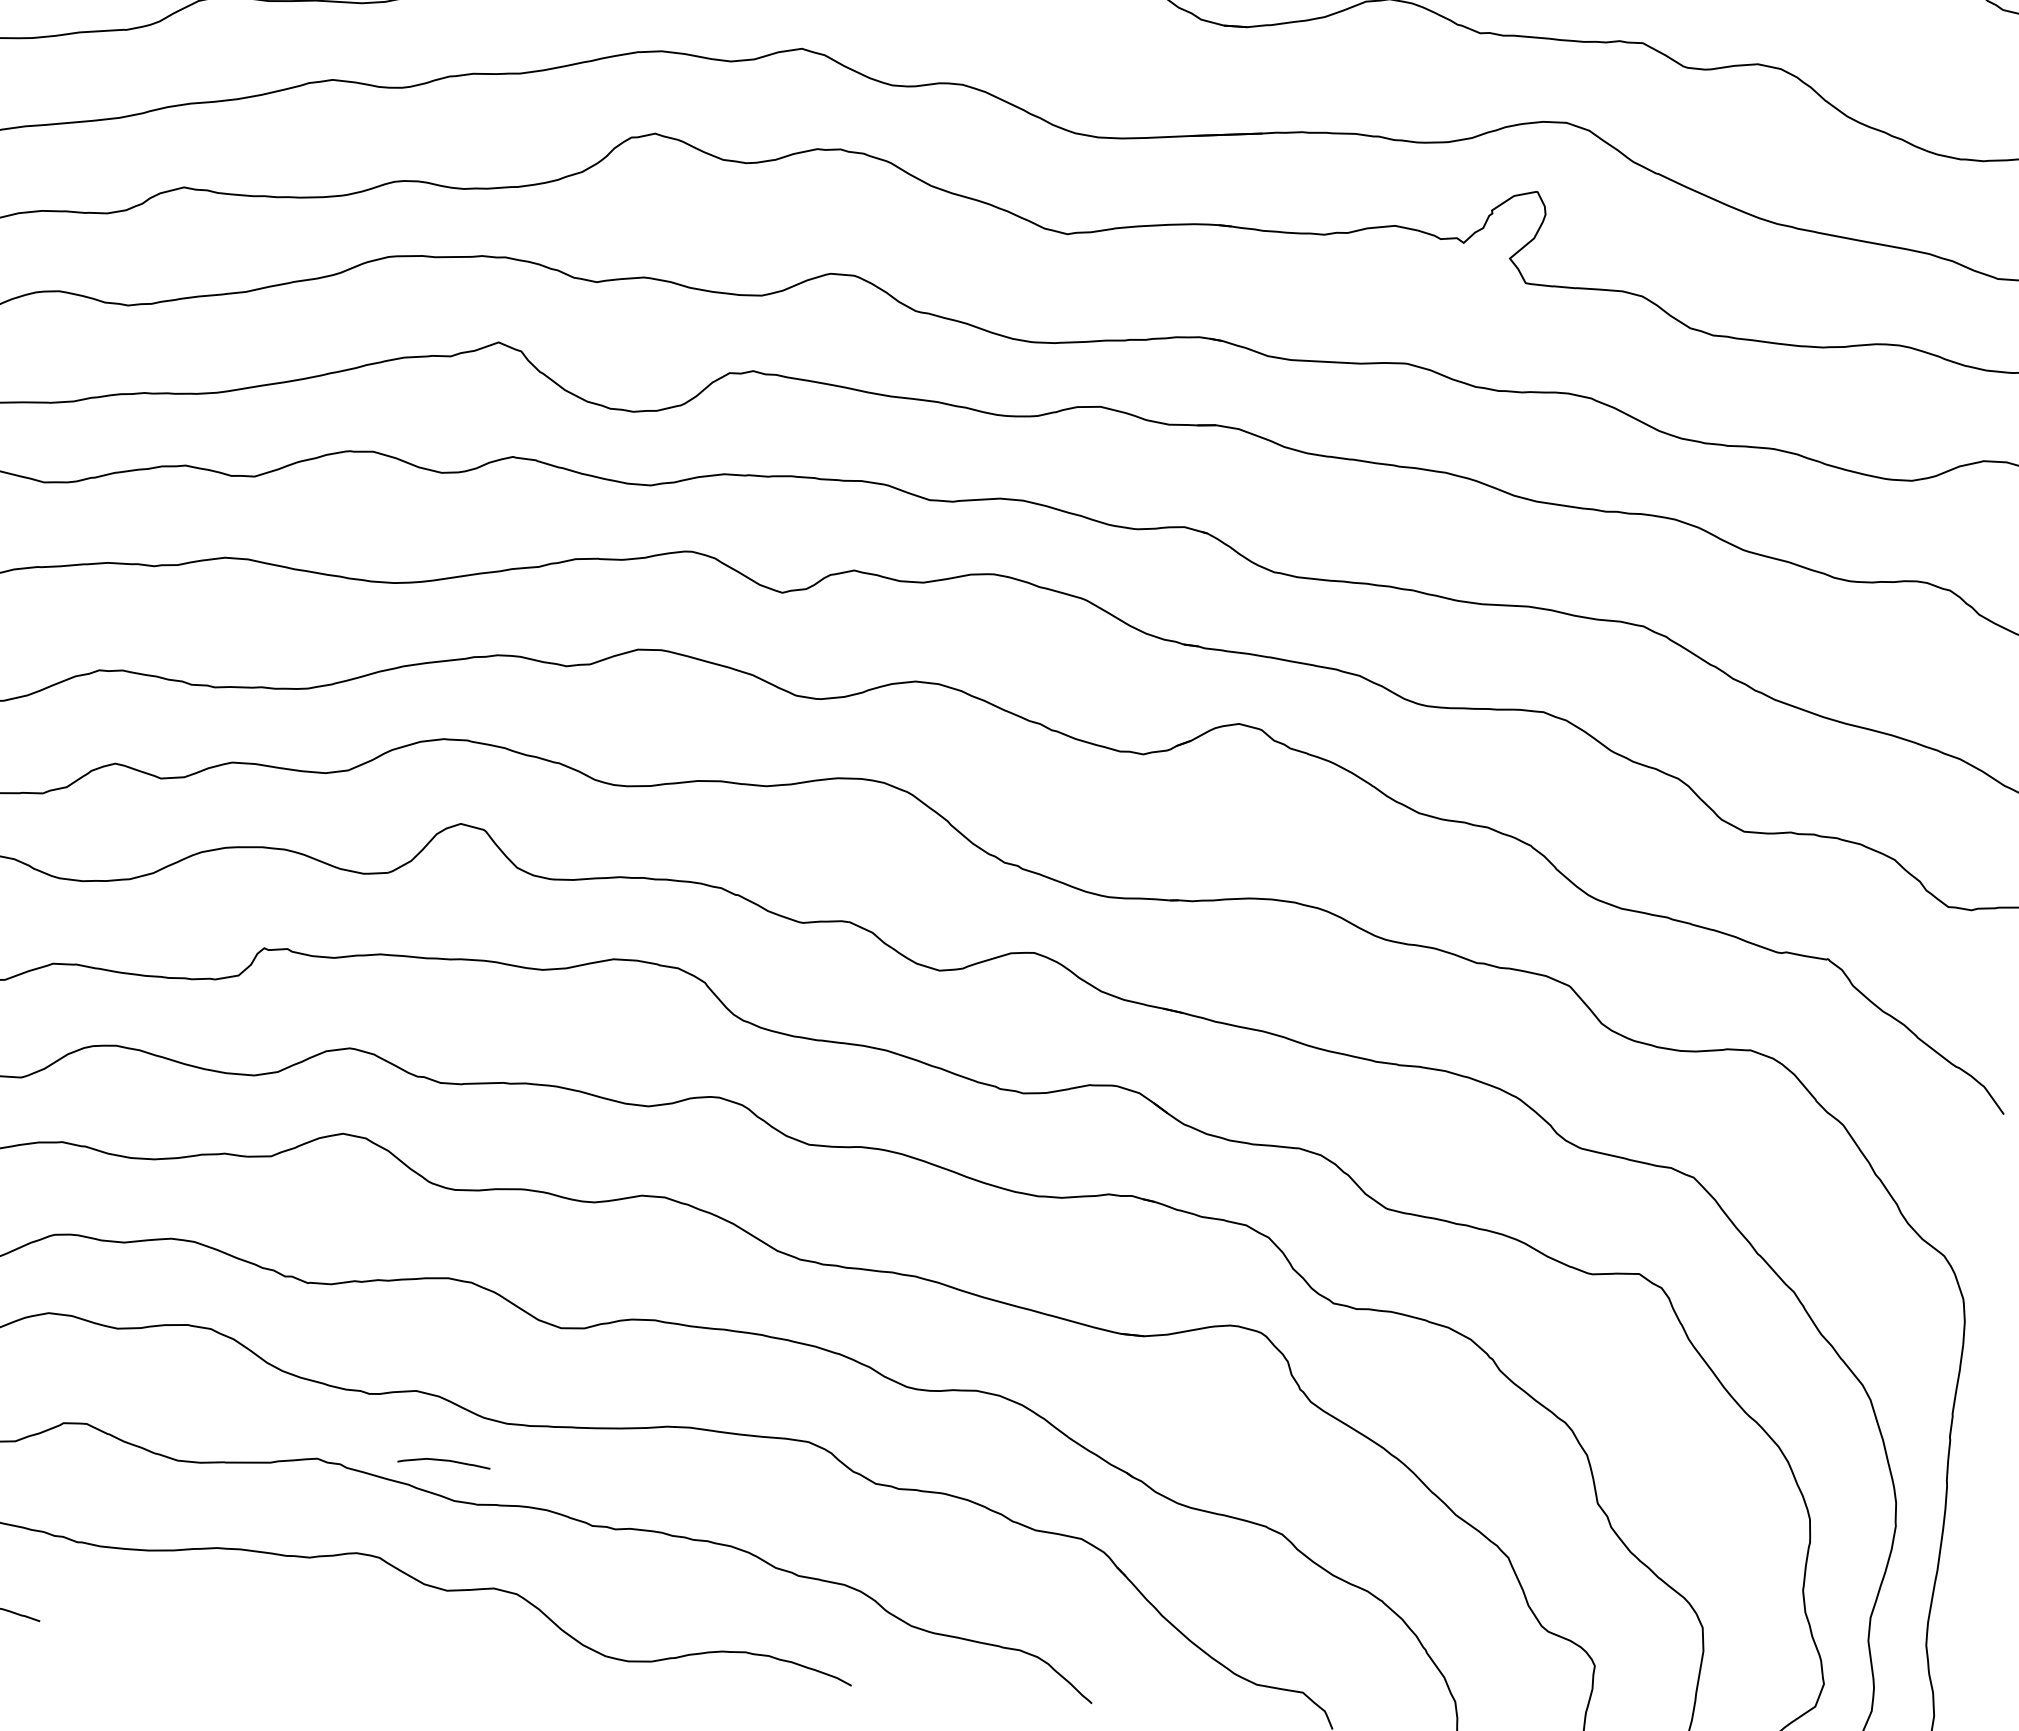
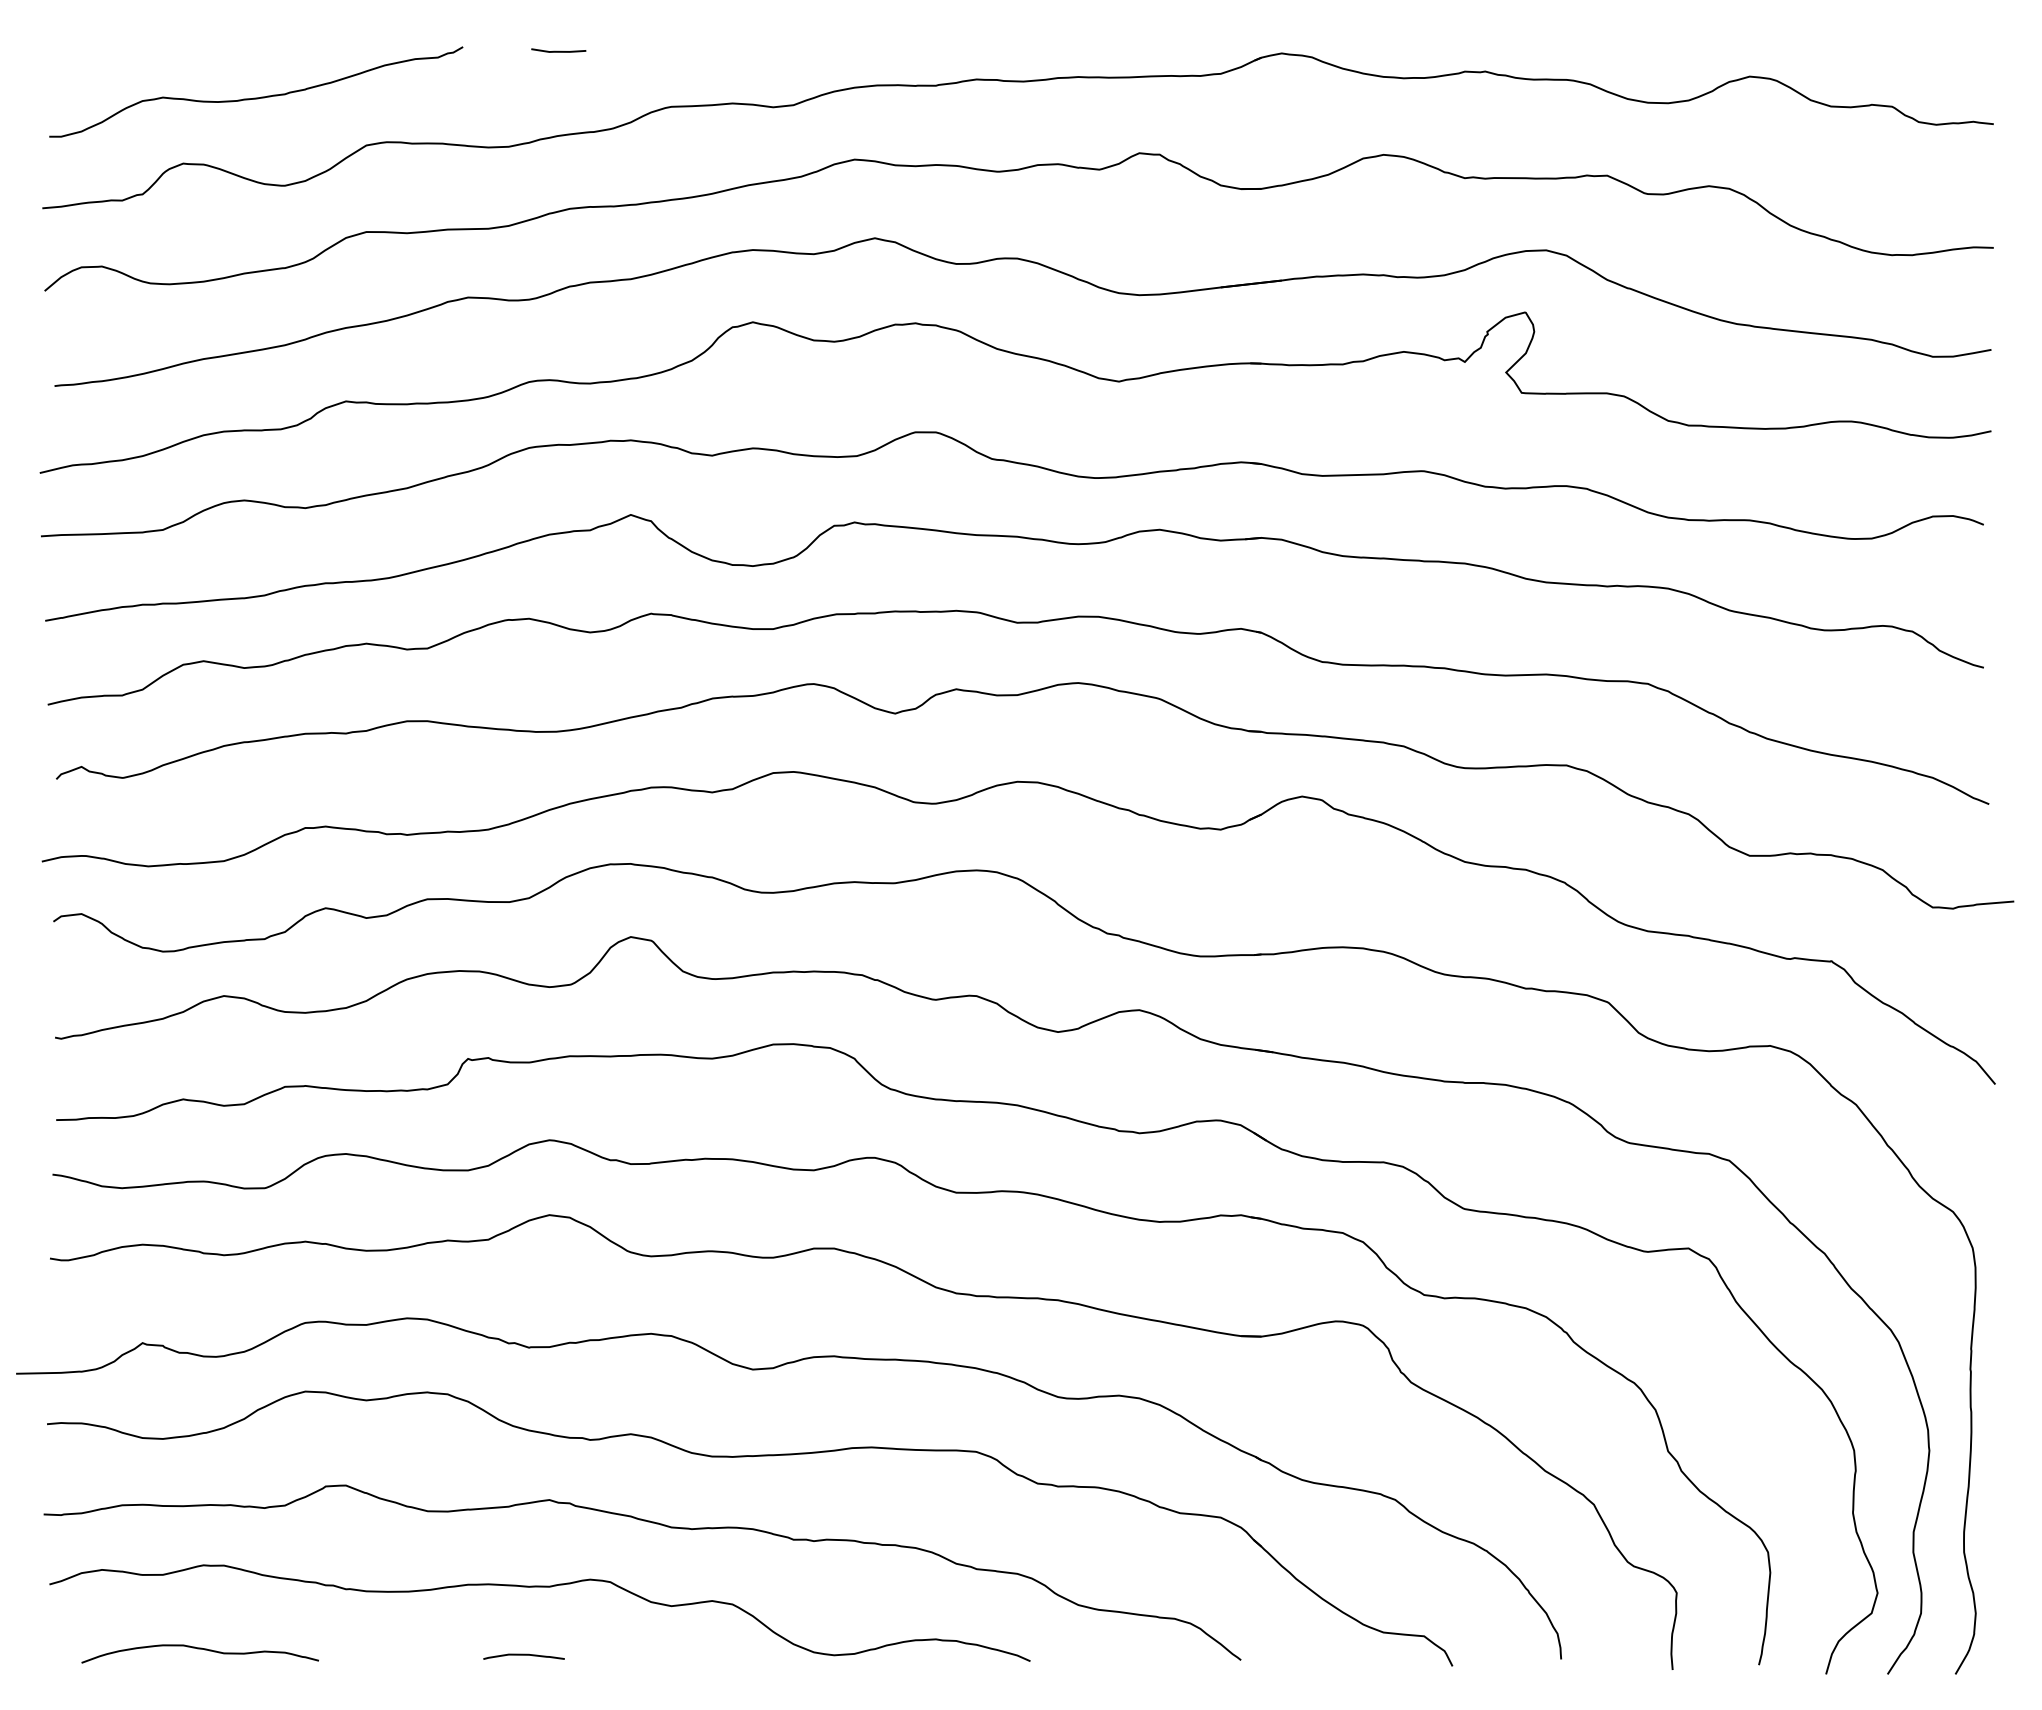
curve: (443, 1461) -> (523, 1655), moved

